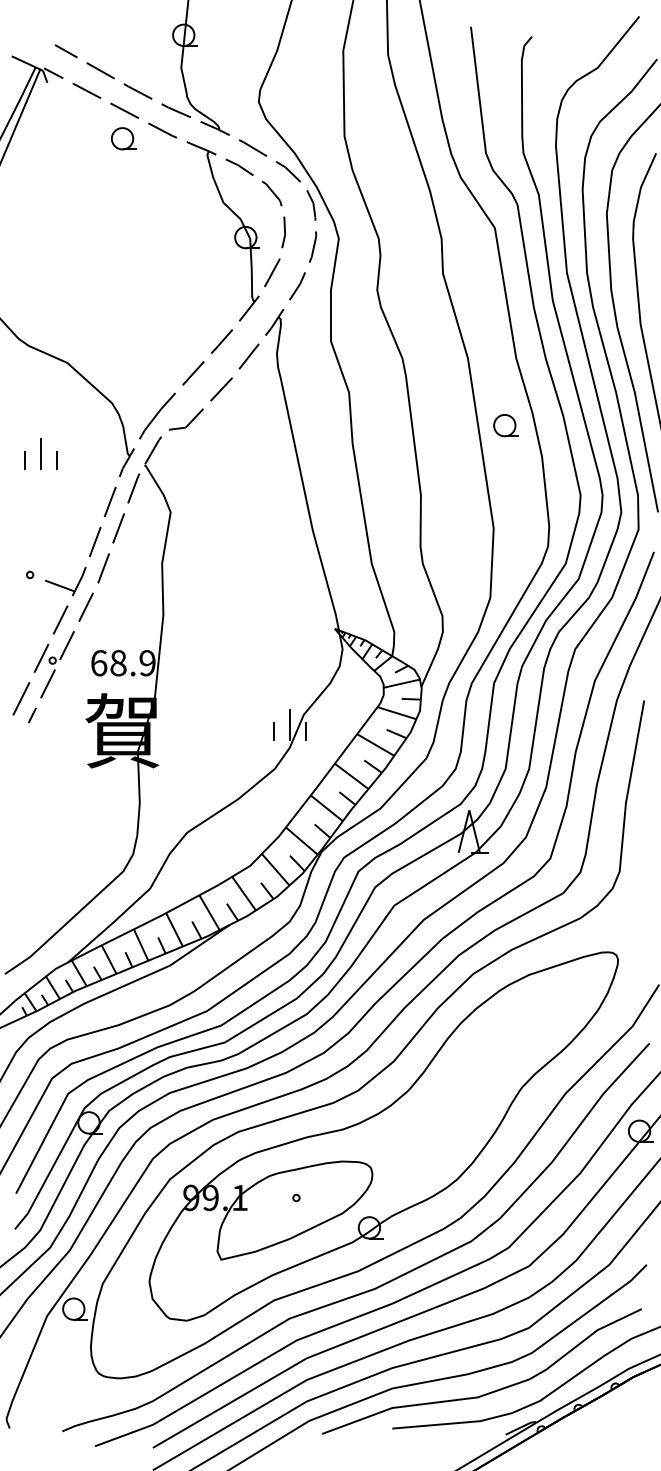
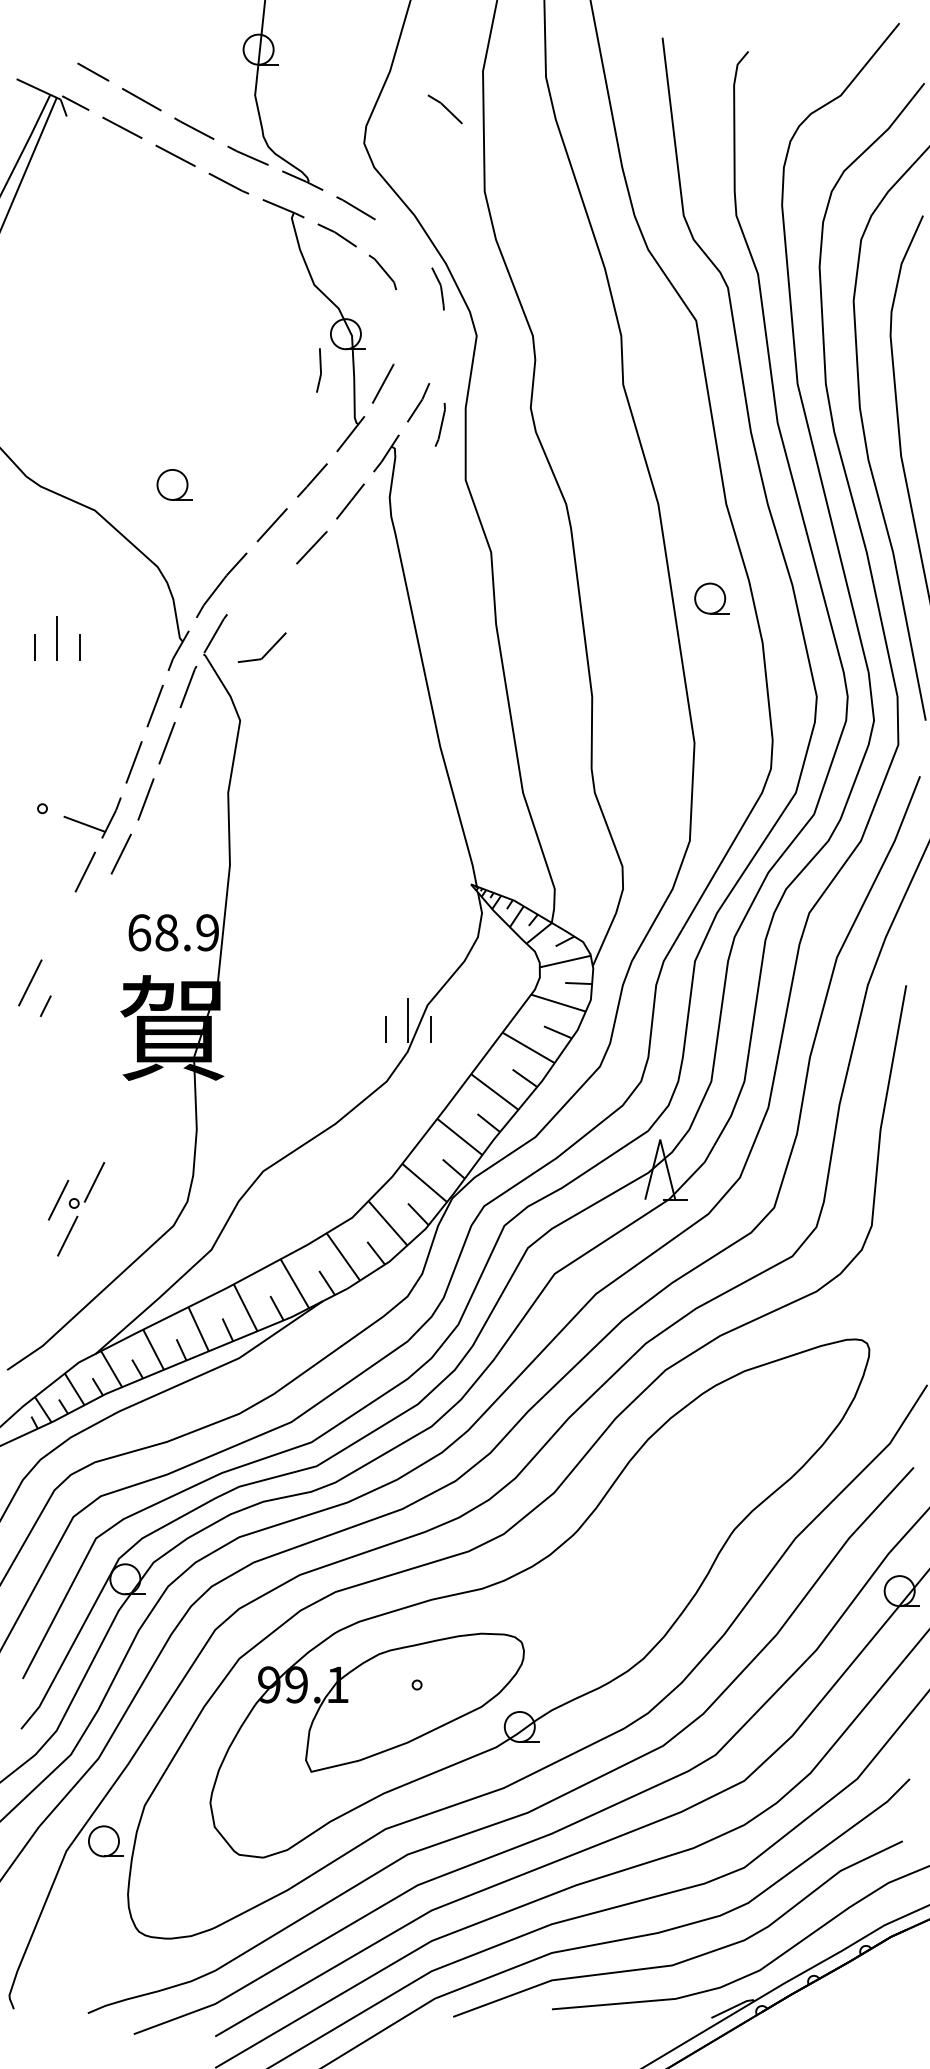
part: (123, 138) -> (173, 484), moved
part: (287, 171) -> (443, 109), moved
part: (283, 232) -> (318, 370), moved
part: (312, 246) -> (439, 424), moved
part: (186, 419) -> (262, 647), moved
part: (53, 664) -> (75, 1208), moved

